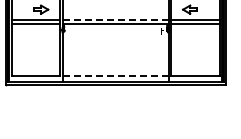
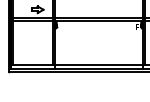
line: (115, 19) -> (98, 17), dashed -> solid
line: (116, 76) -> (99, 64), dashed -> solid

